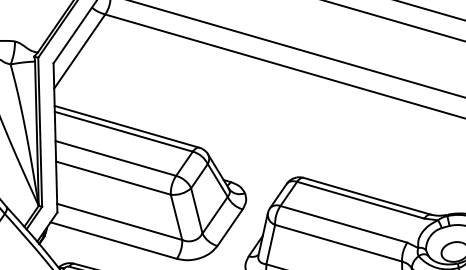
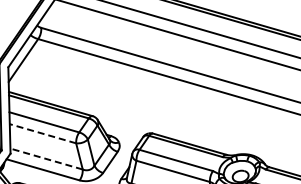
line: (112, 177) -> (42, 133), solid -> dashed
line: (119, 222) -> (46, 159), solid -> dashed

